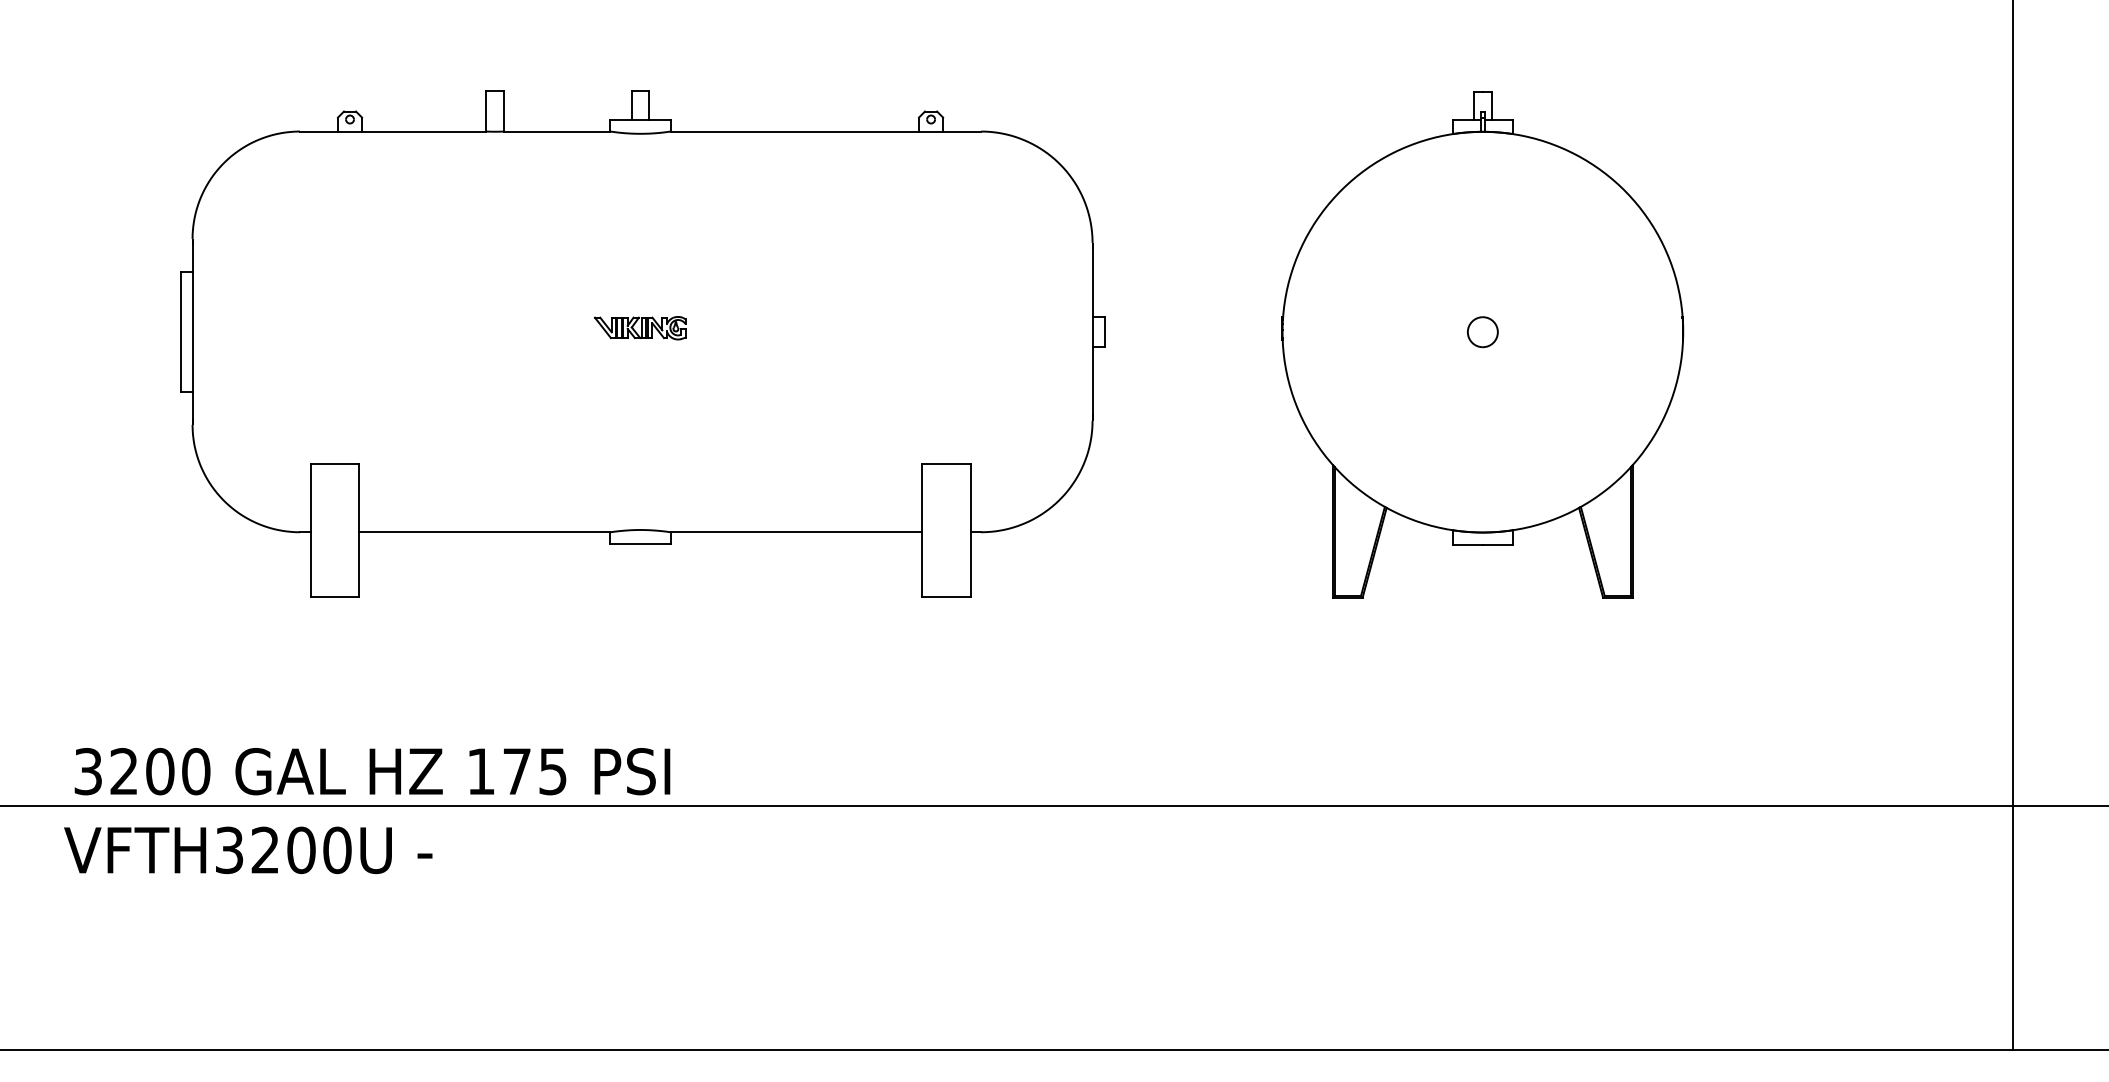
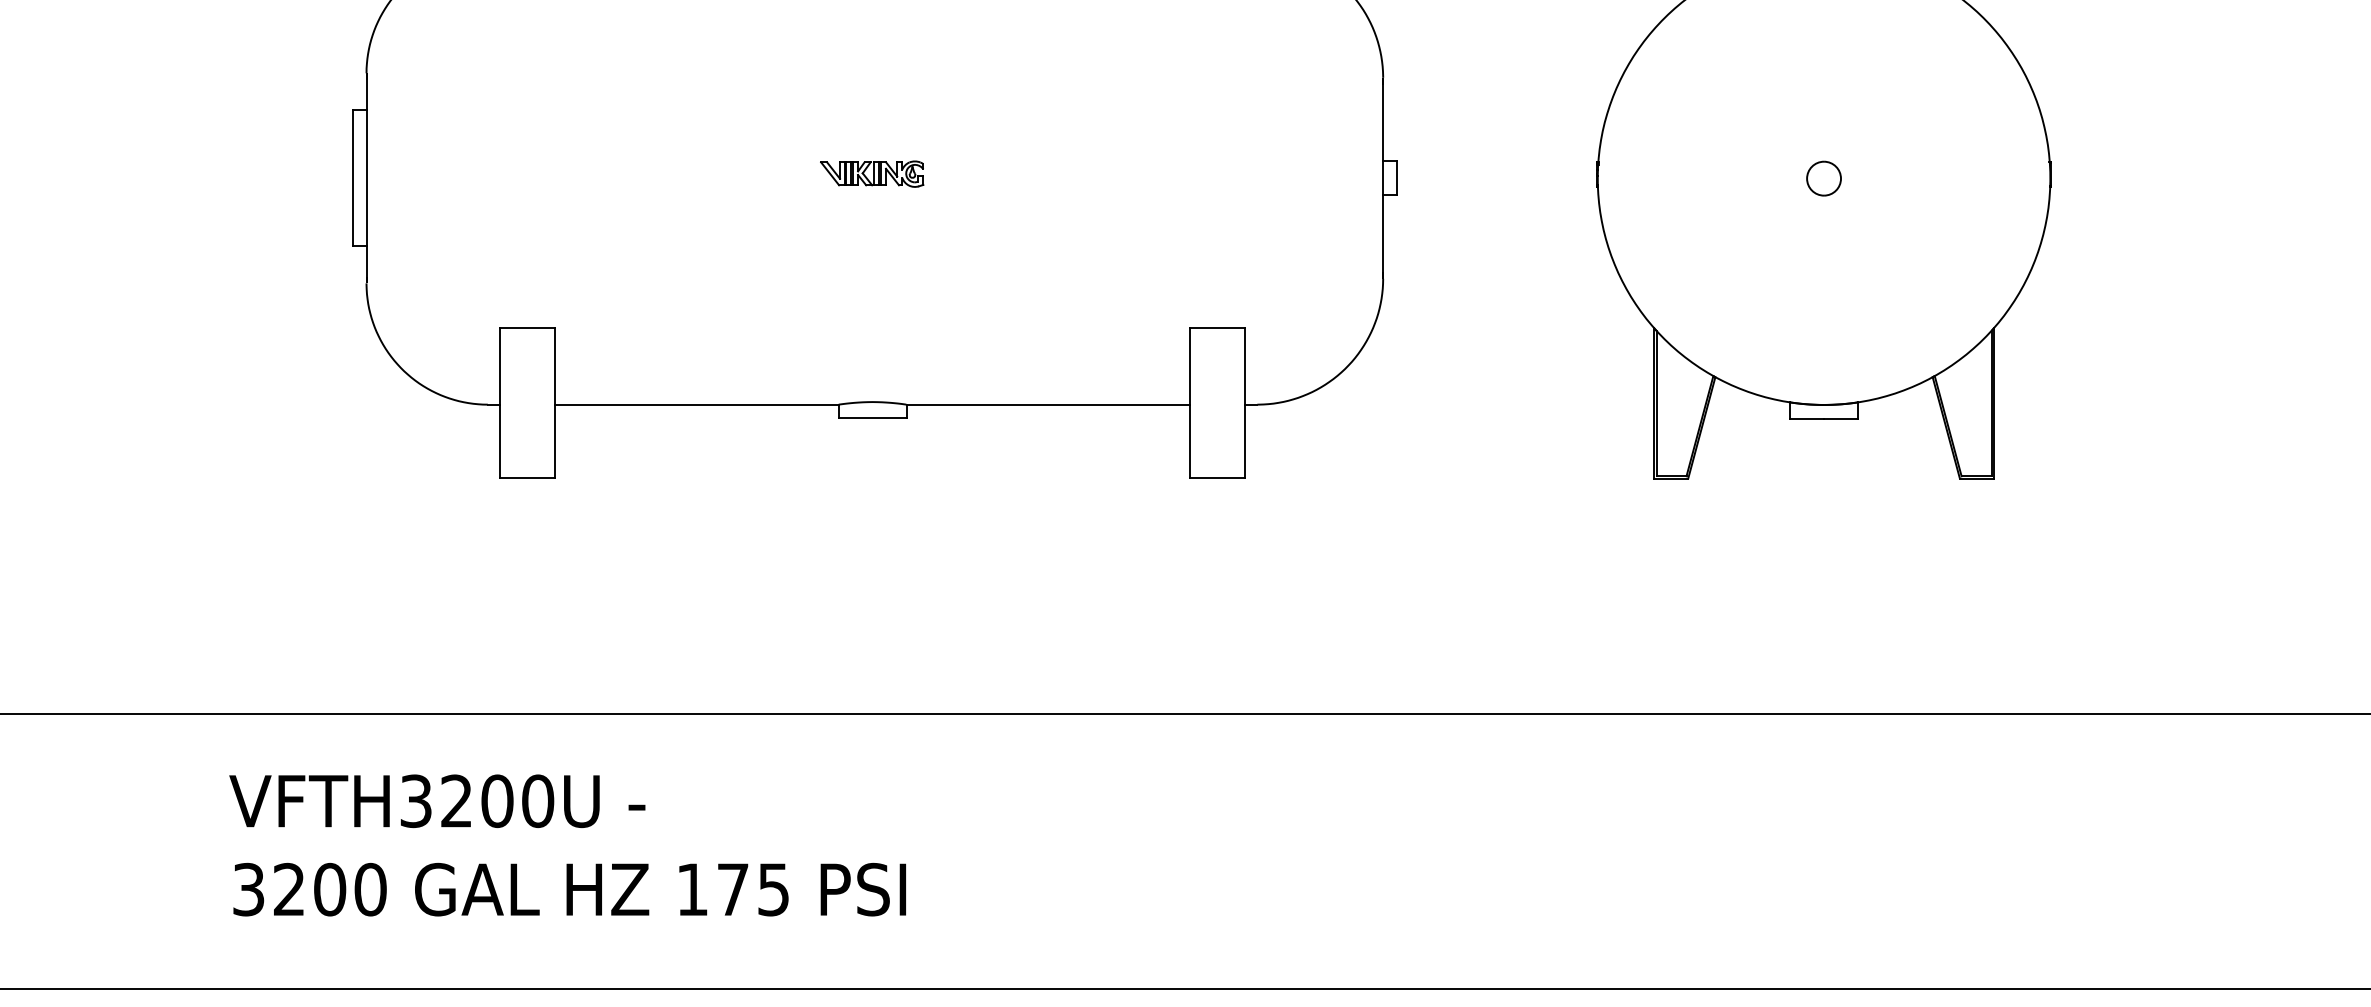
text: (372, 771) -> (569, 889), moved
text: (248, 850) -> (437, 801), moved

